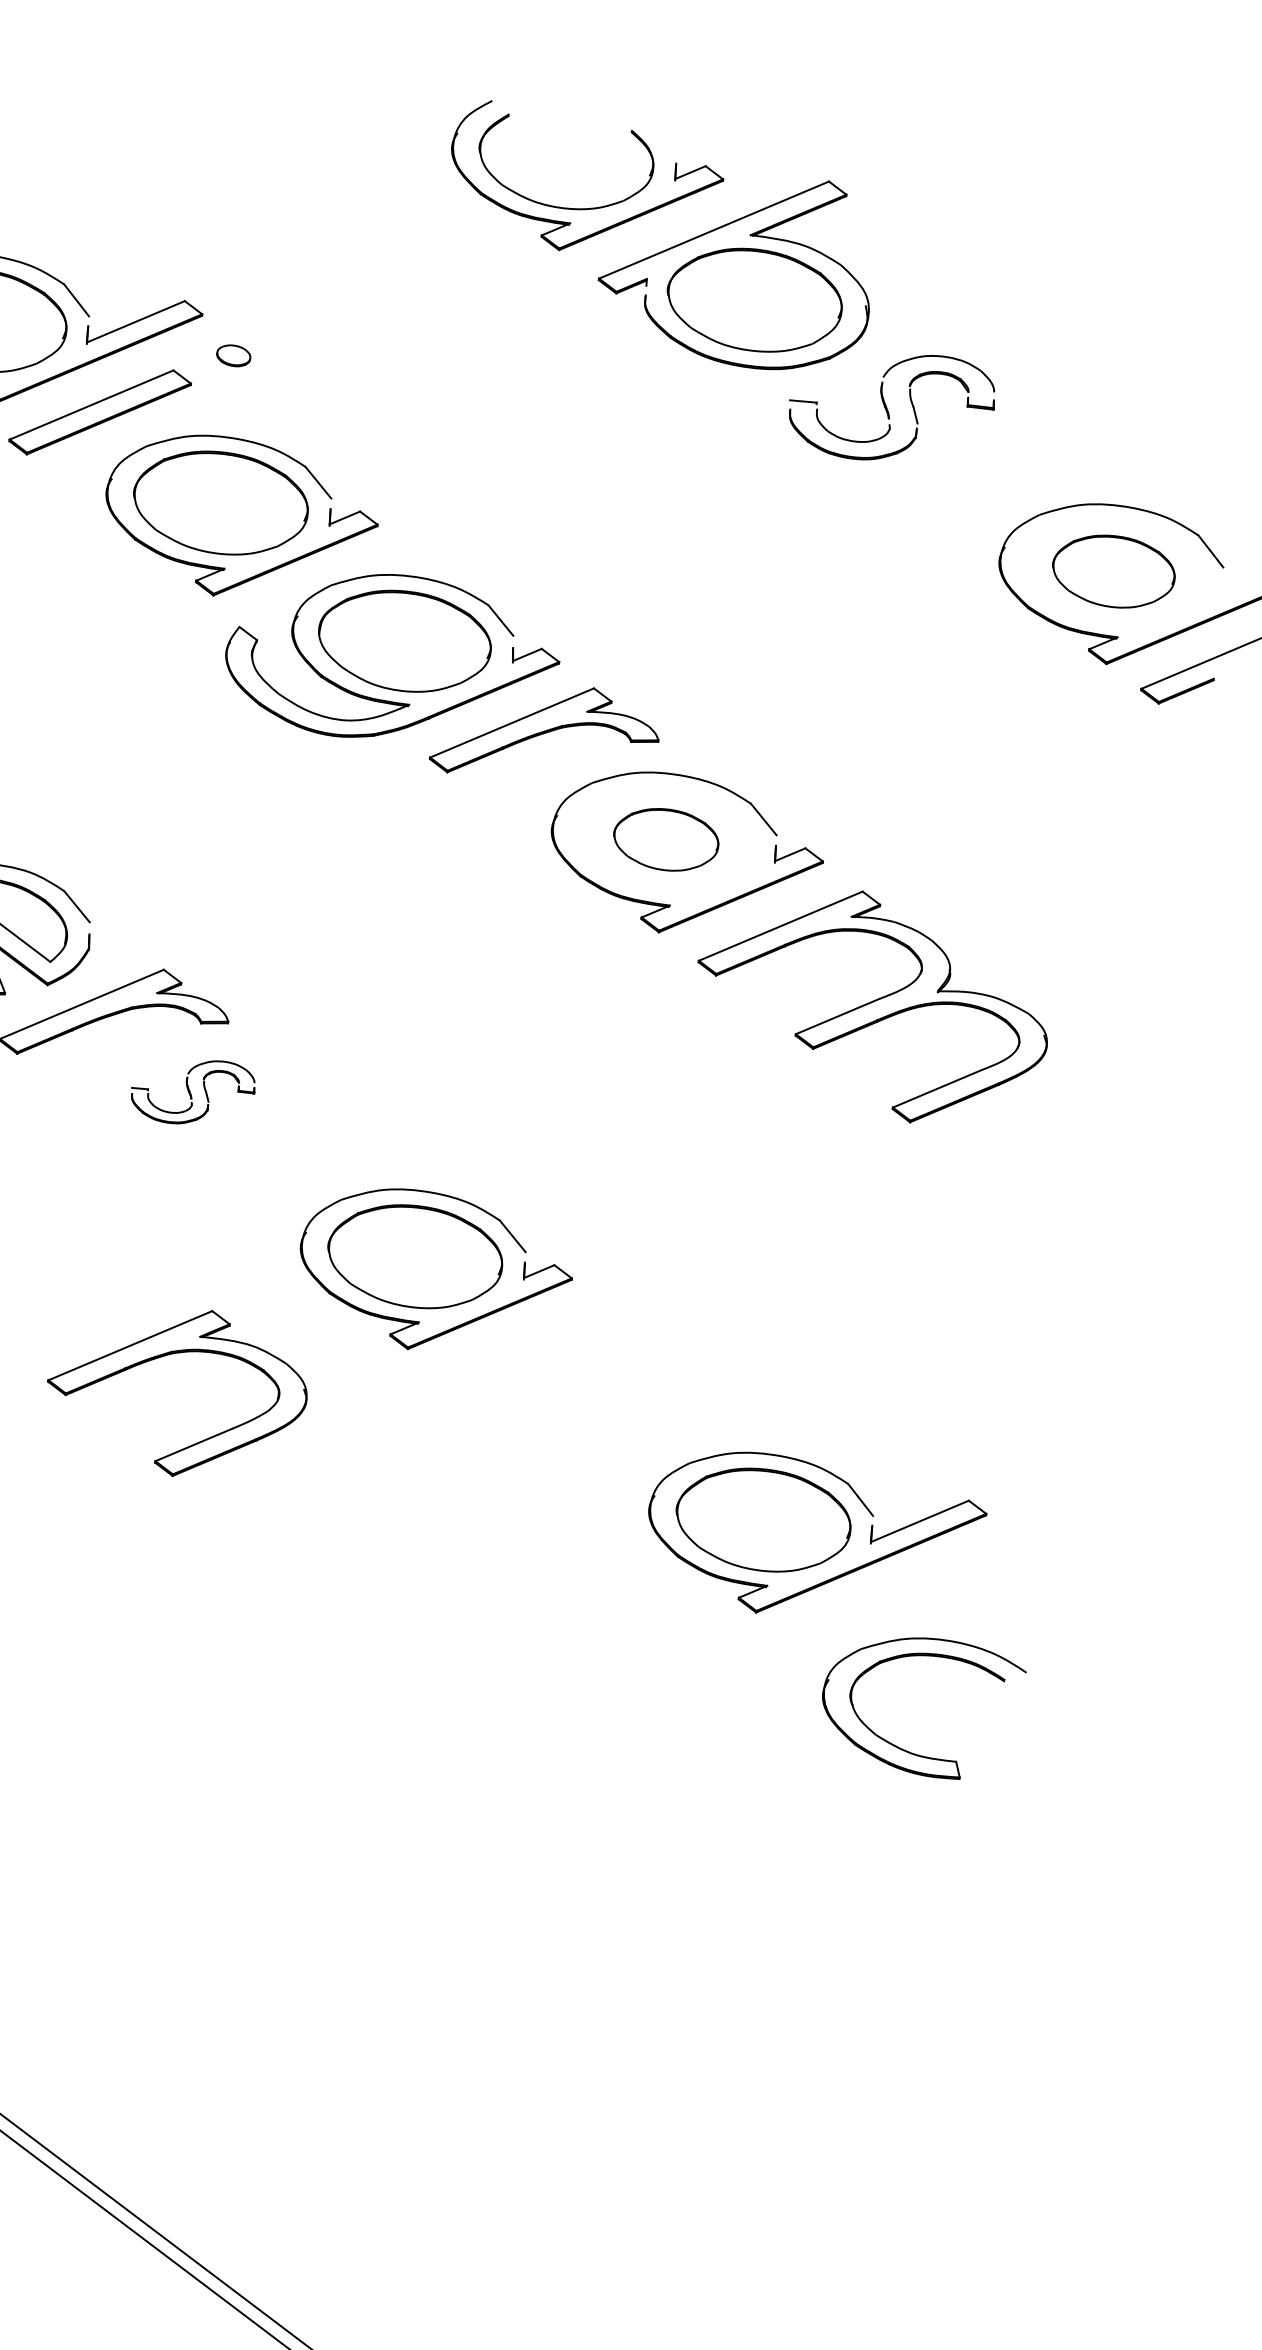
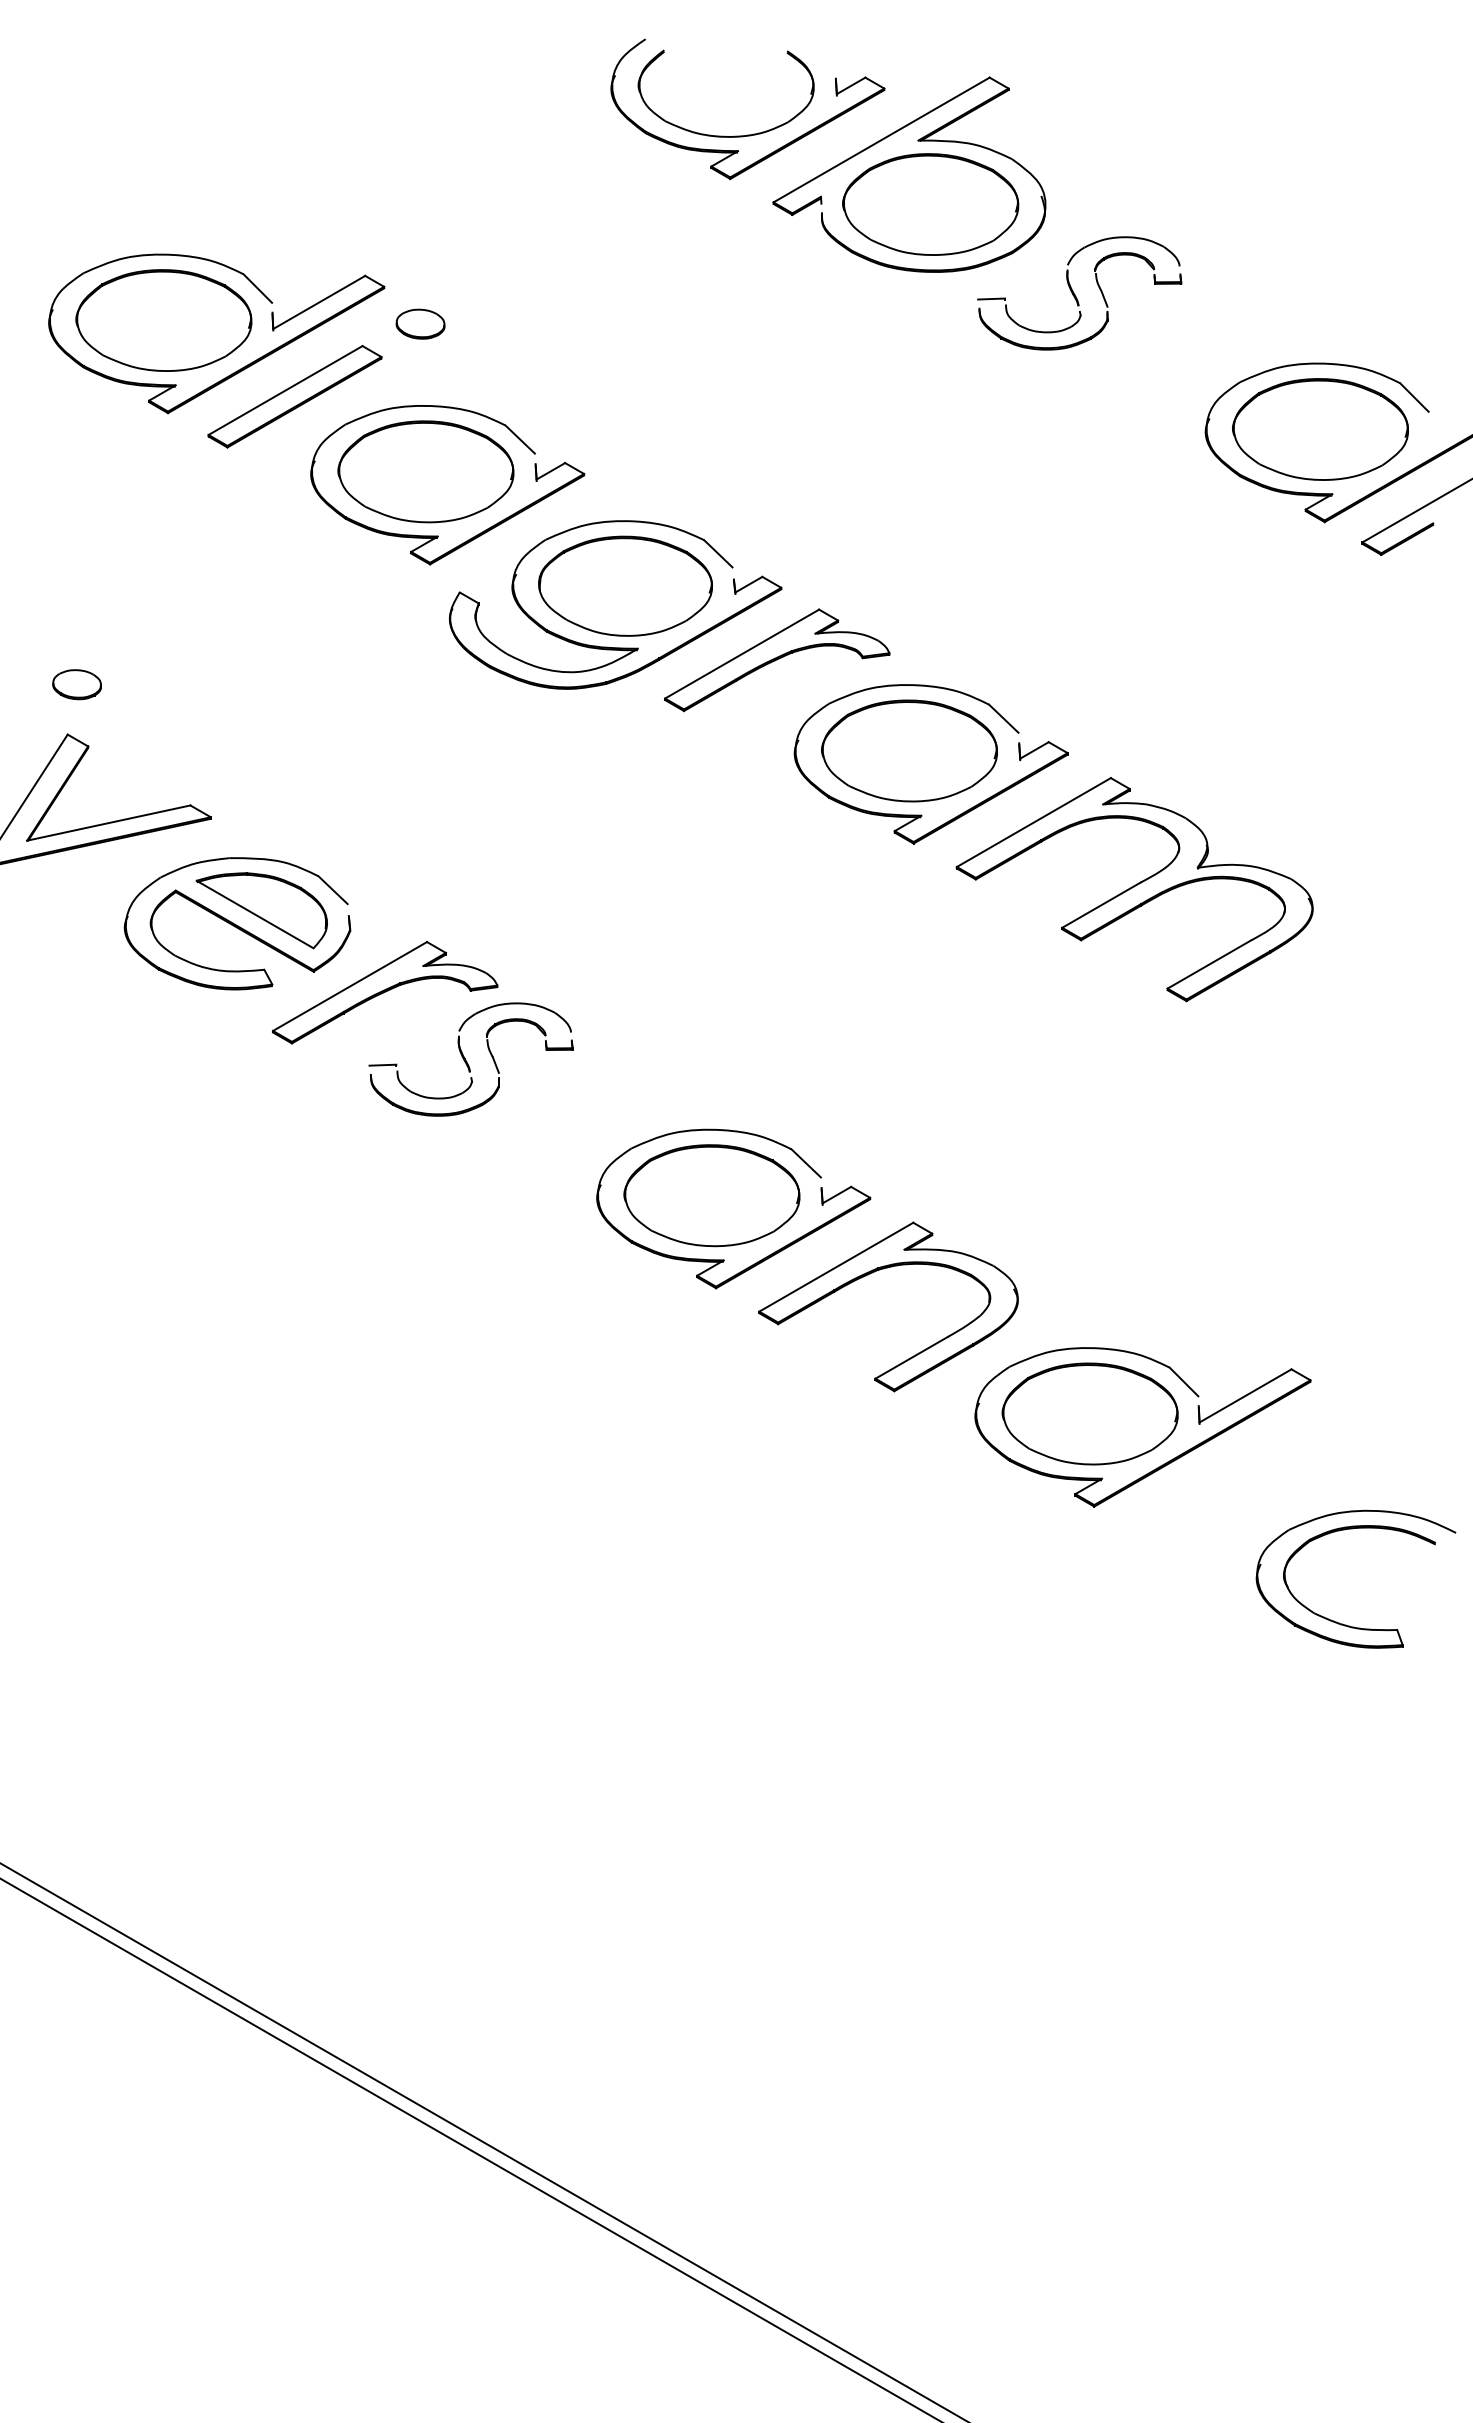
part: (233, 355) -> (420, 323), size x1.43
part: (1113, 571) -> (1320, 429), size x1.43
part: (666, 839) -> (909, 750), size x1.67
part: (192, 1091) -> (470, 1059), size x1.67
part: (165, 1356) -> (872, 1273), moved
part: (899, 1747) -> (1339, 1622), moved

